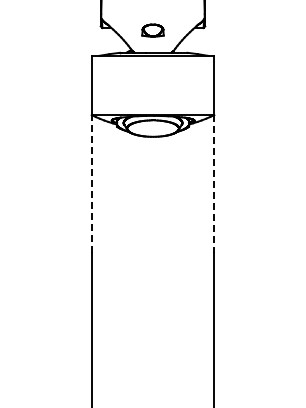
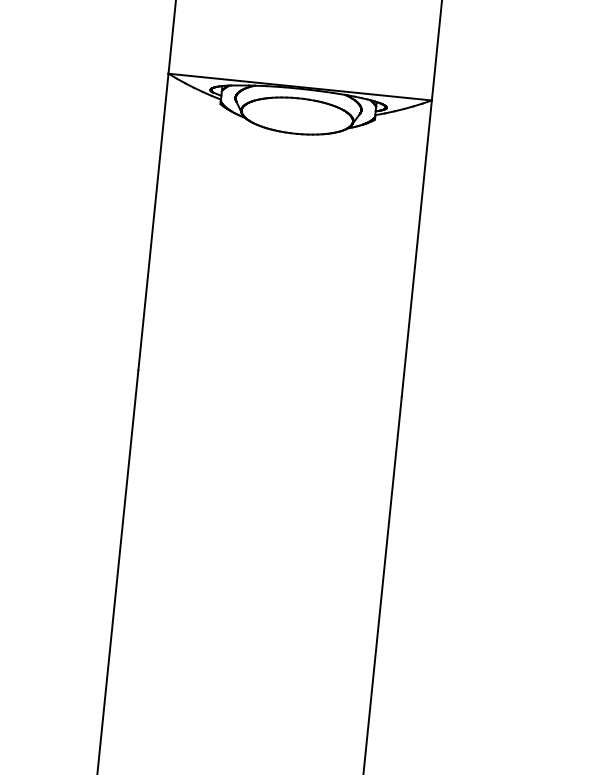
line: (91, 183) -> (153, 220), dashed -> solid
line: (214, 184) -> (417, 249), dashed -> solid

